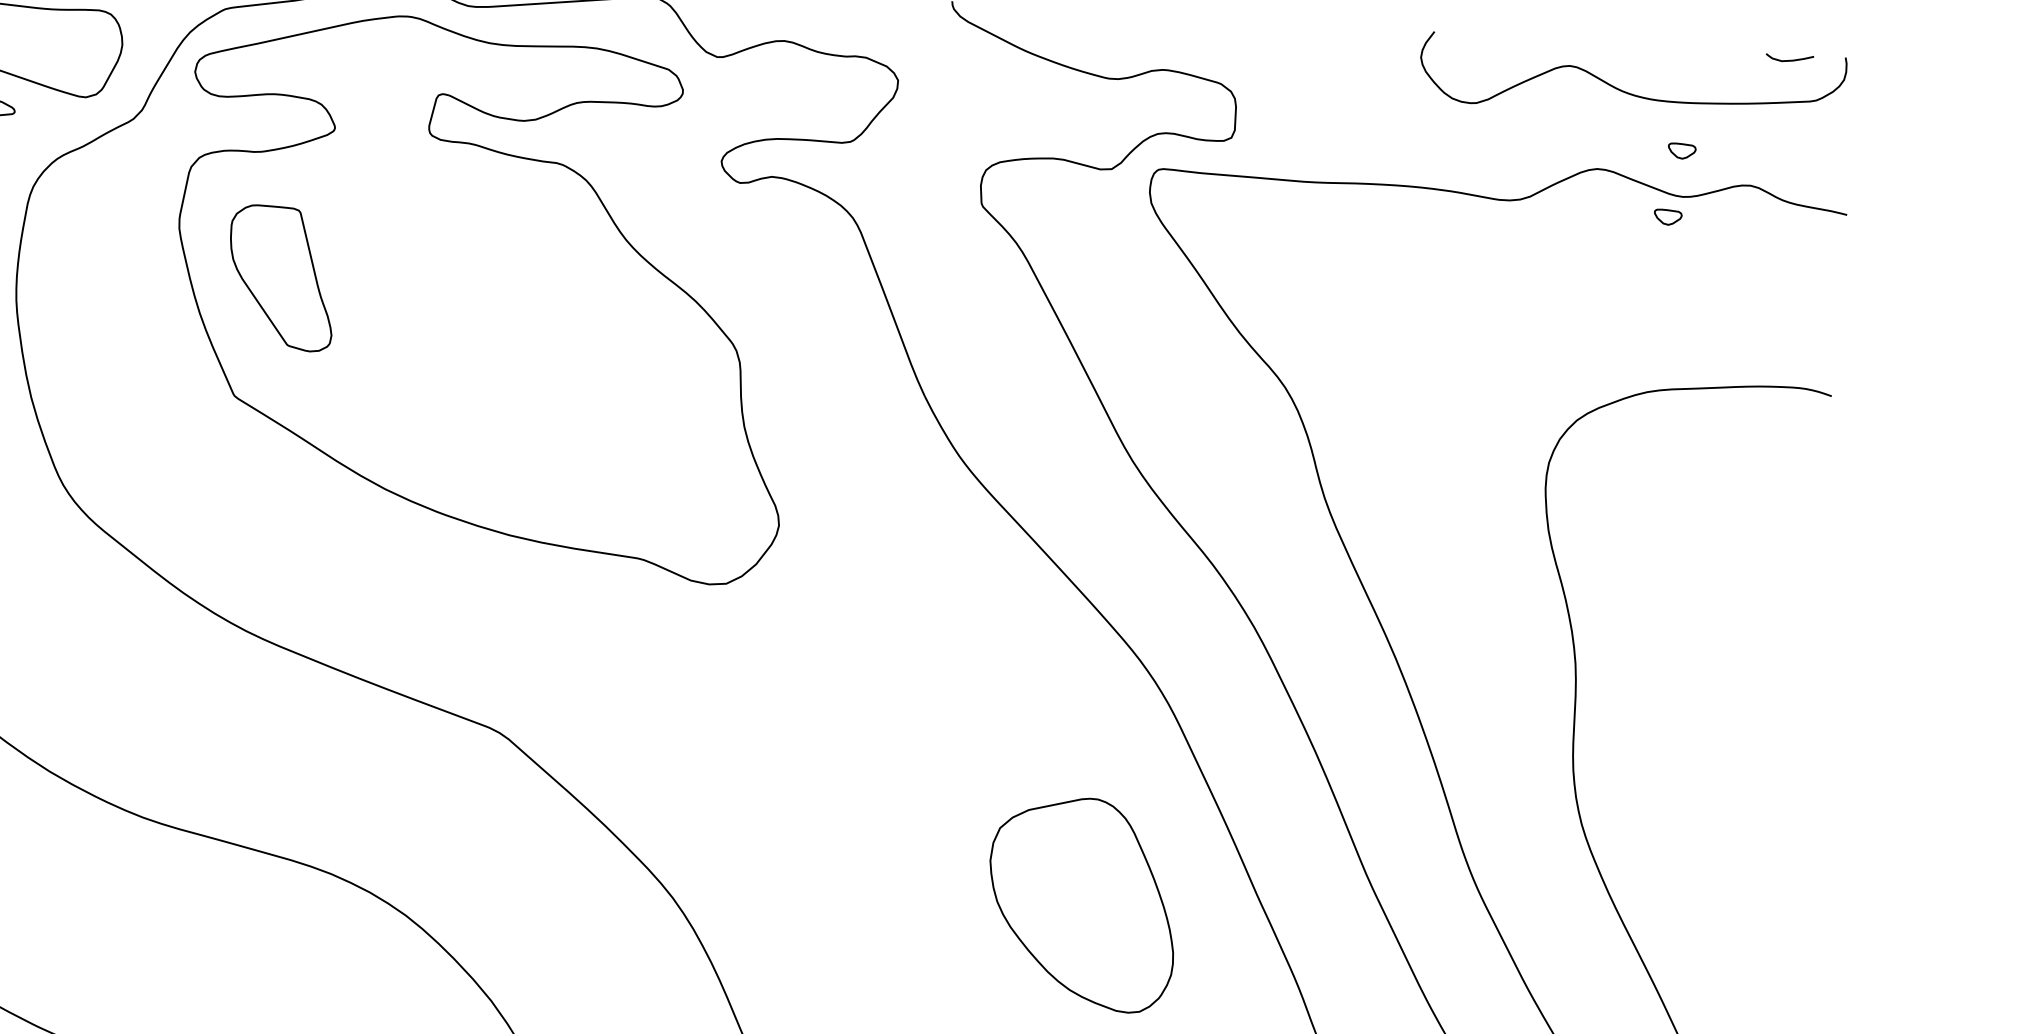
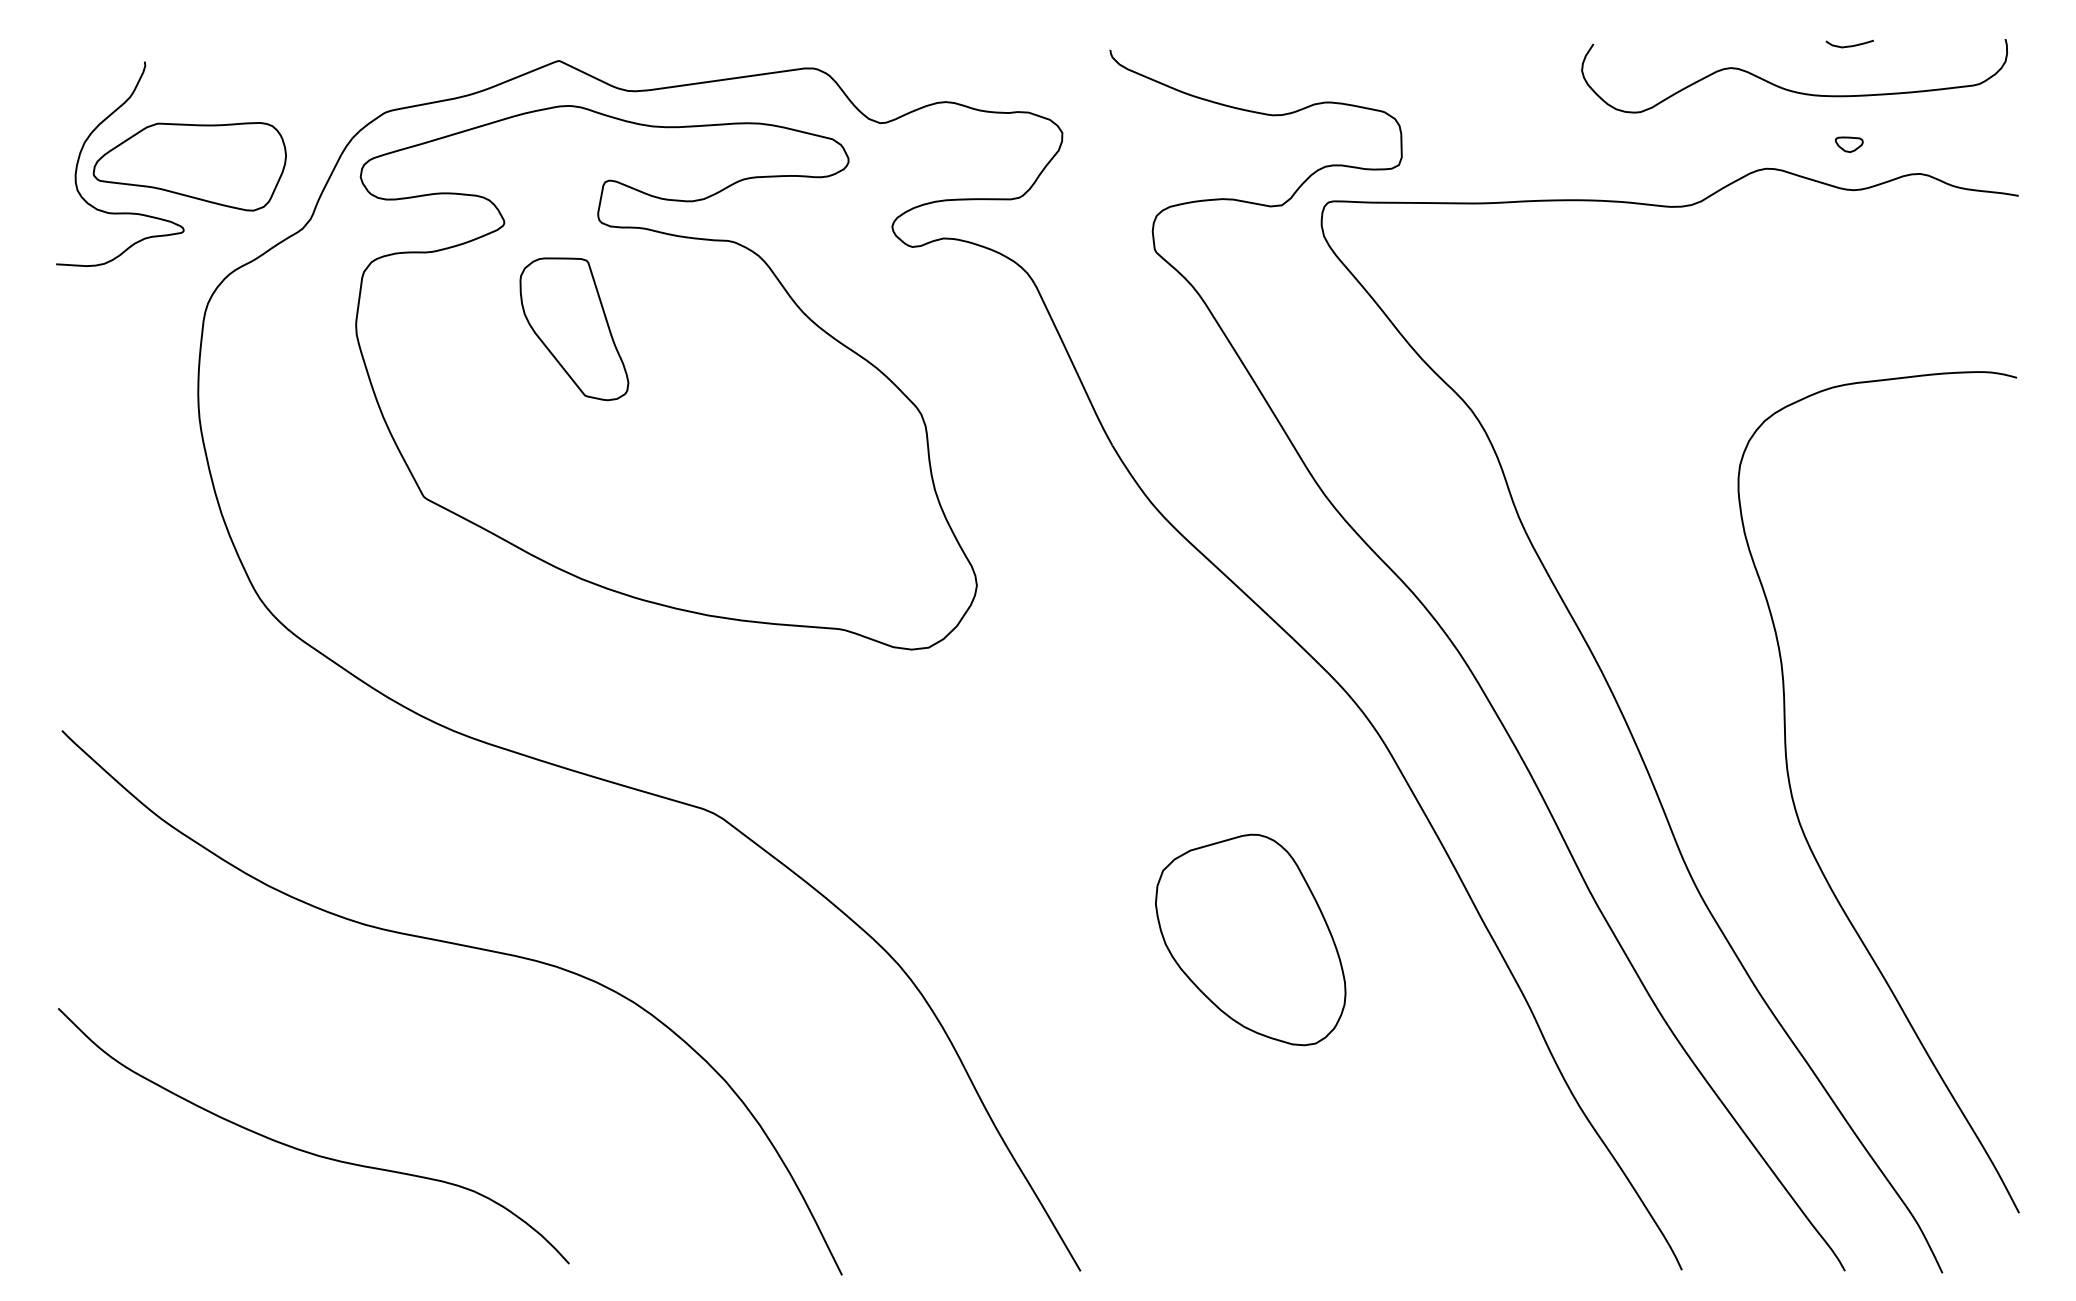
curve: (1789, 59) -> (1849, 45), moved
part: (1667, 217) -> (1839, 211), removed
part: (281, 278) -> (574, 329), moved
part: (1082, 903) -> (1250, 939), moved

